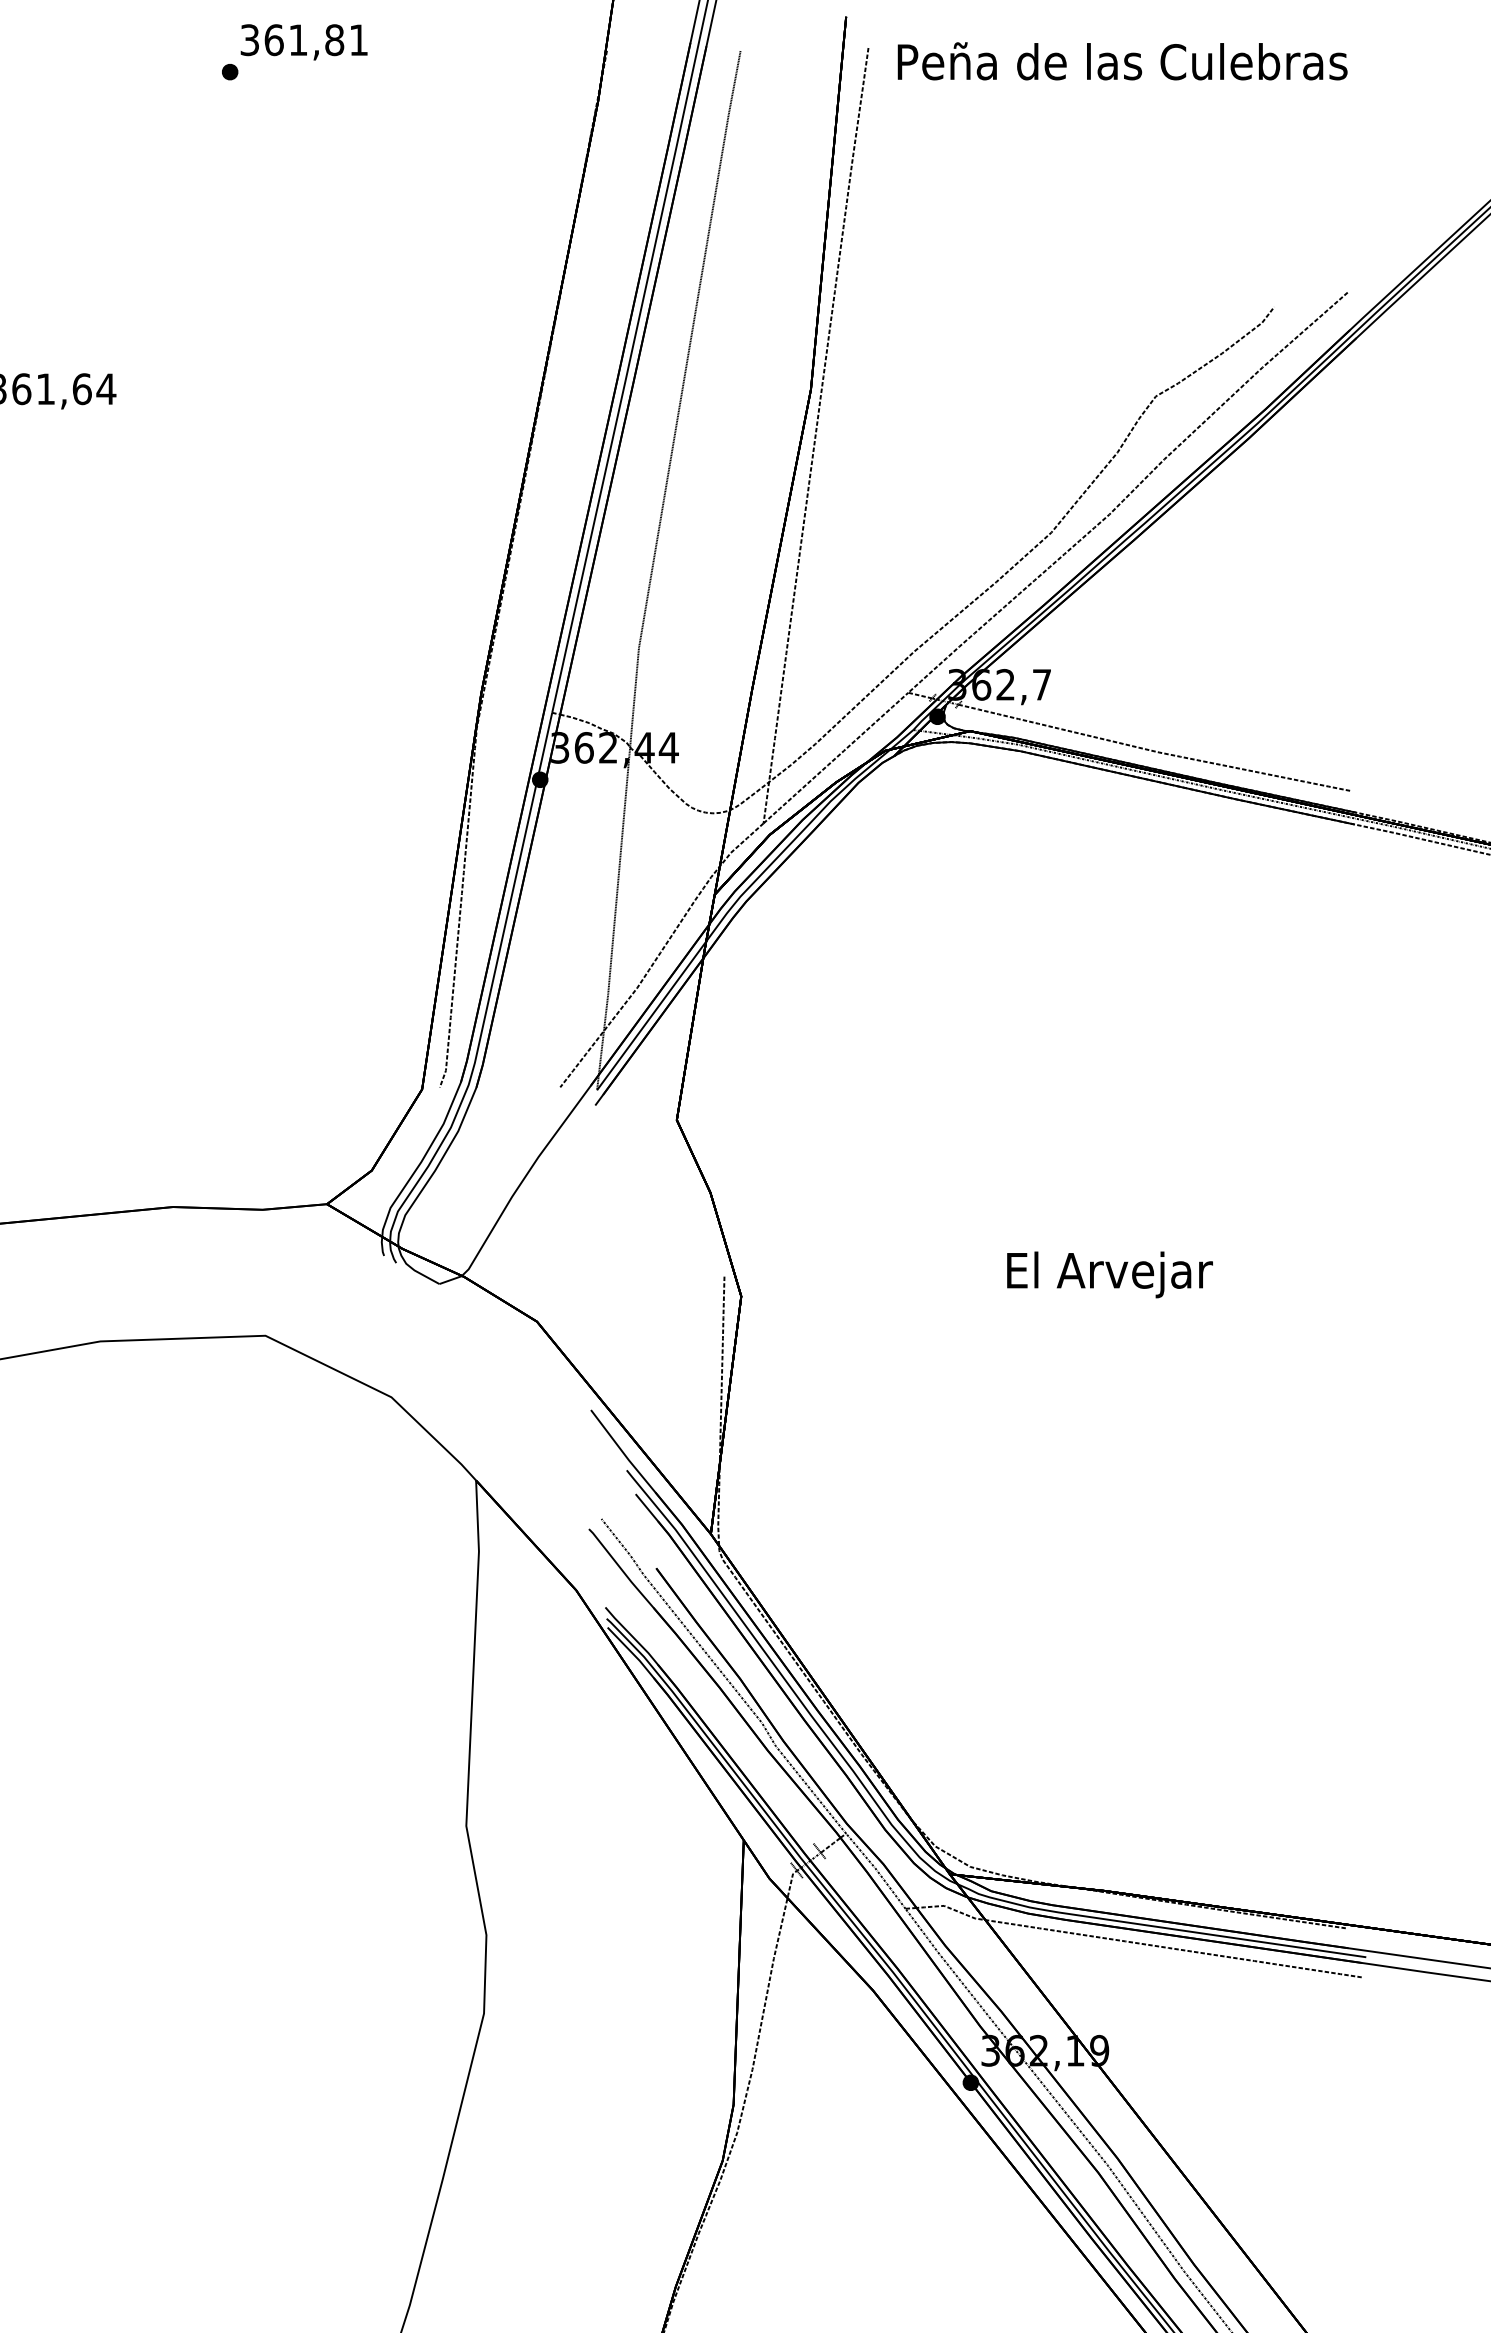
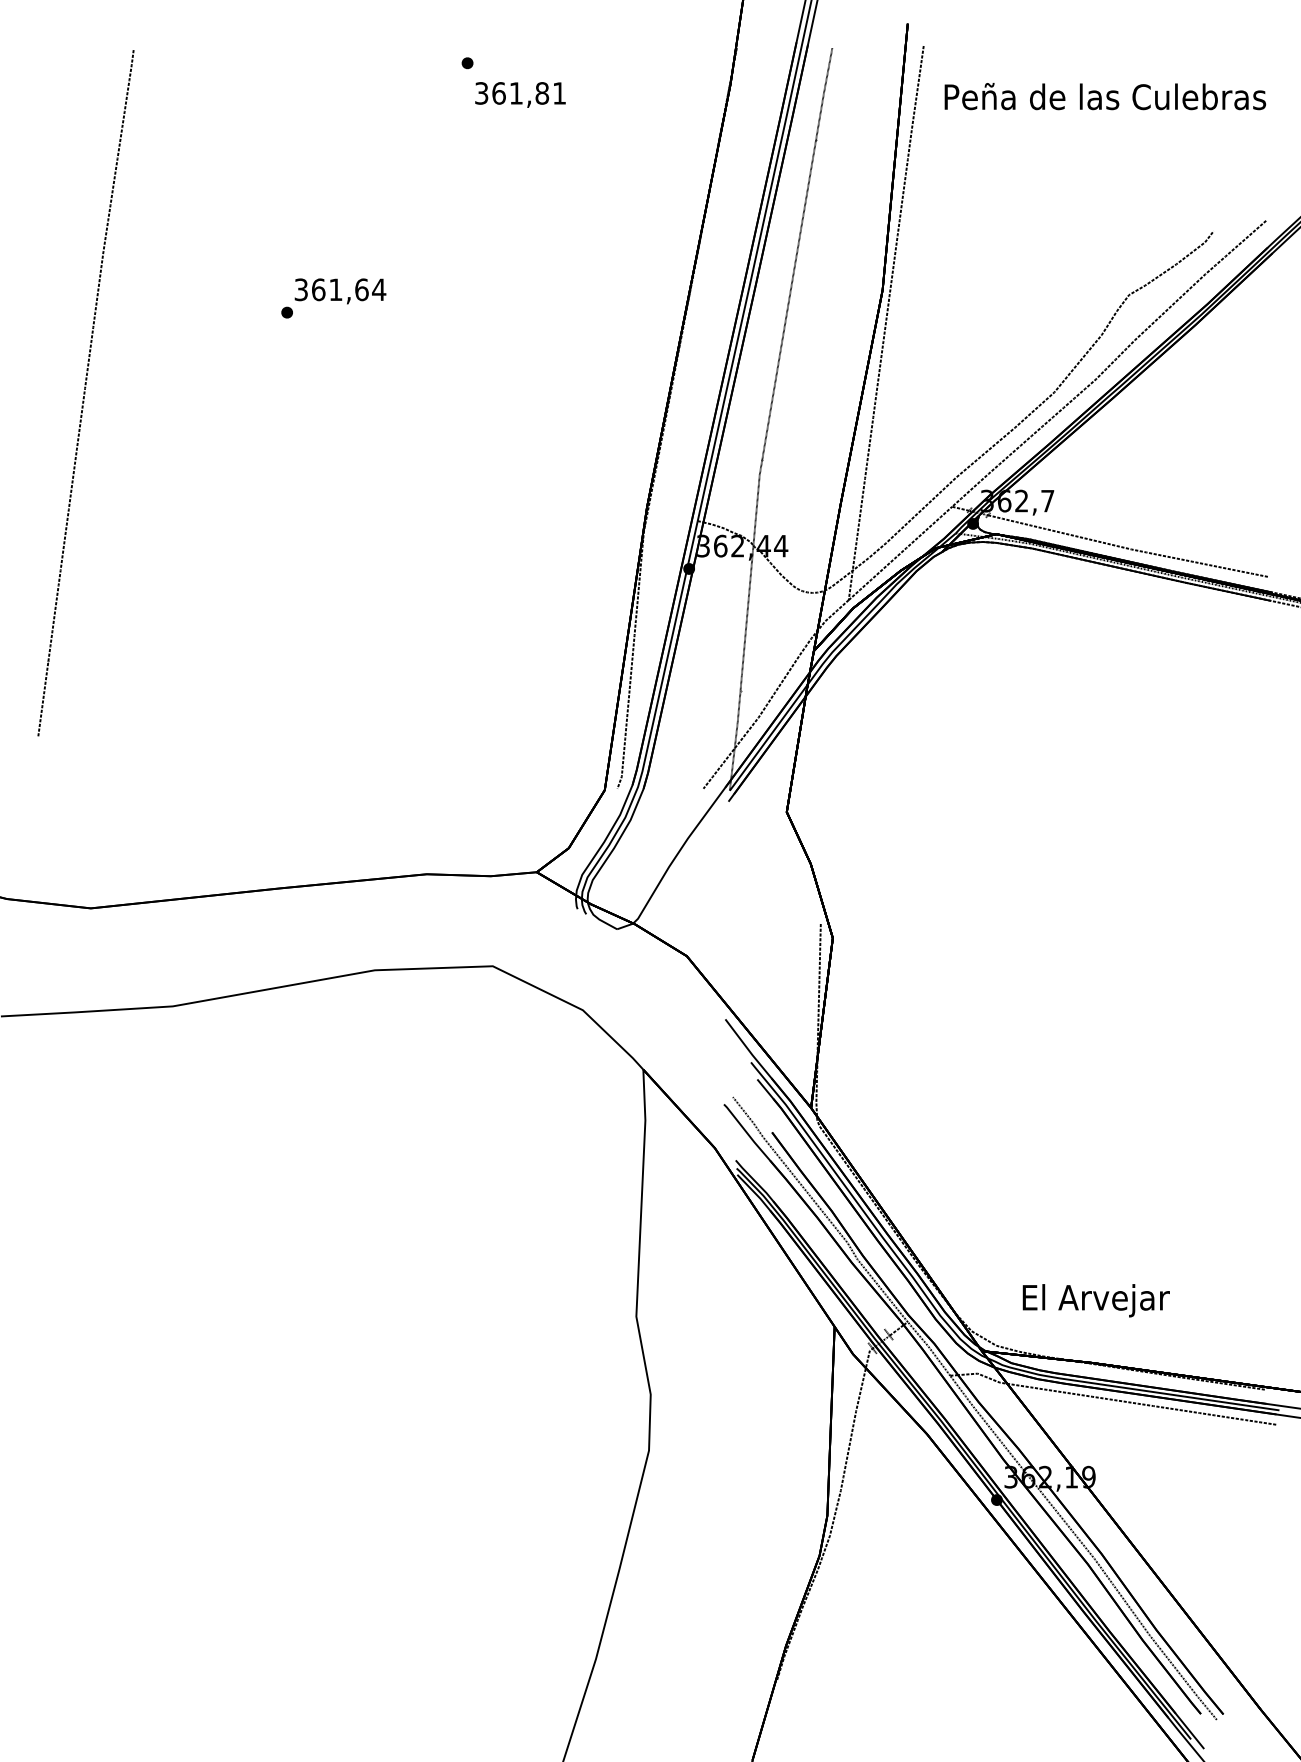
text: (304, 41) -> (520, 94), moved
text: (1122, 61) -> (1105, 96), moved
text: (1108, 1274) -> (1095, 1300), moved

